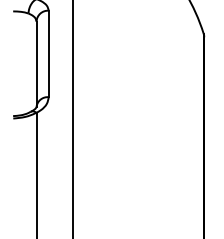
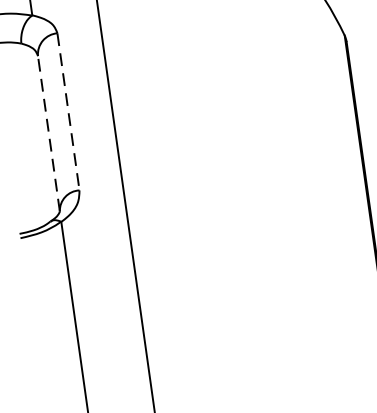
line: (48, 54) -> (68, 112), solid -> dashed
line: (36, 64) -> (48, 134), solid -> dashed

